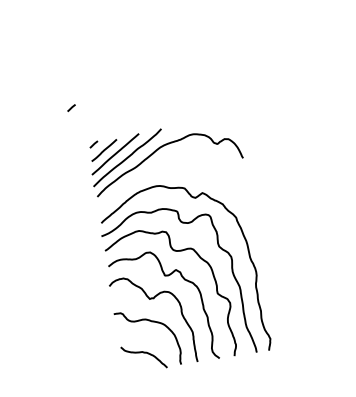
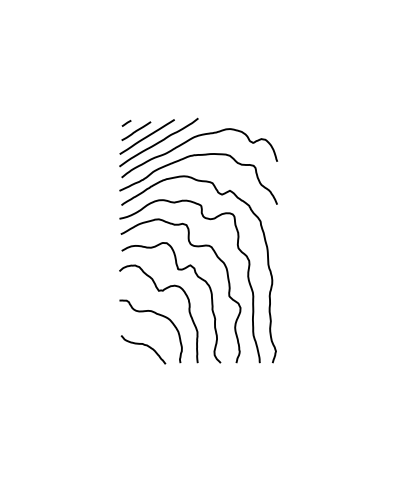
line: (71, 108) -> (109, 82), removed
curve: (164, 165) -> (195, 156), added

